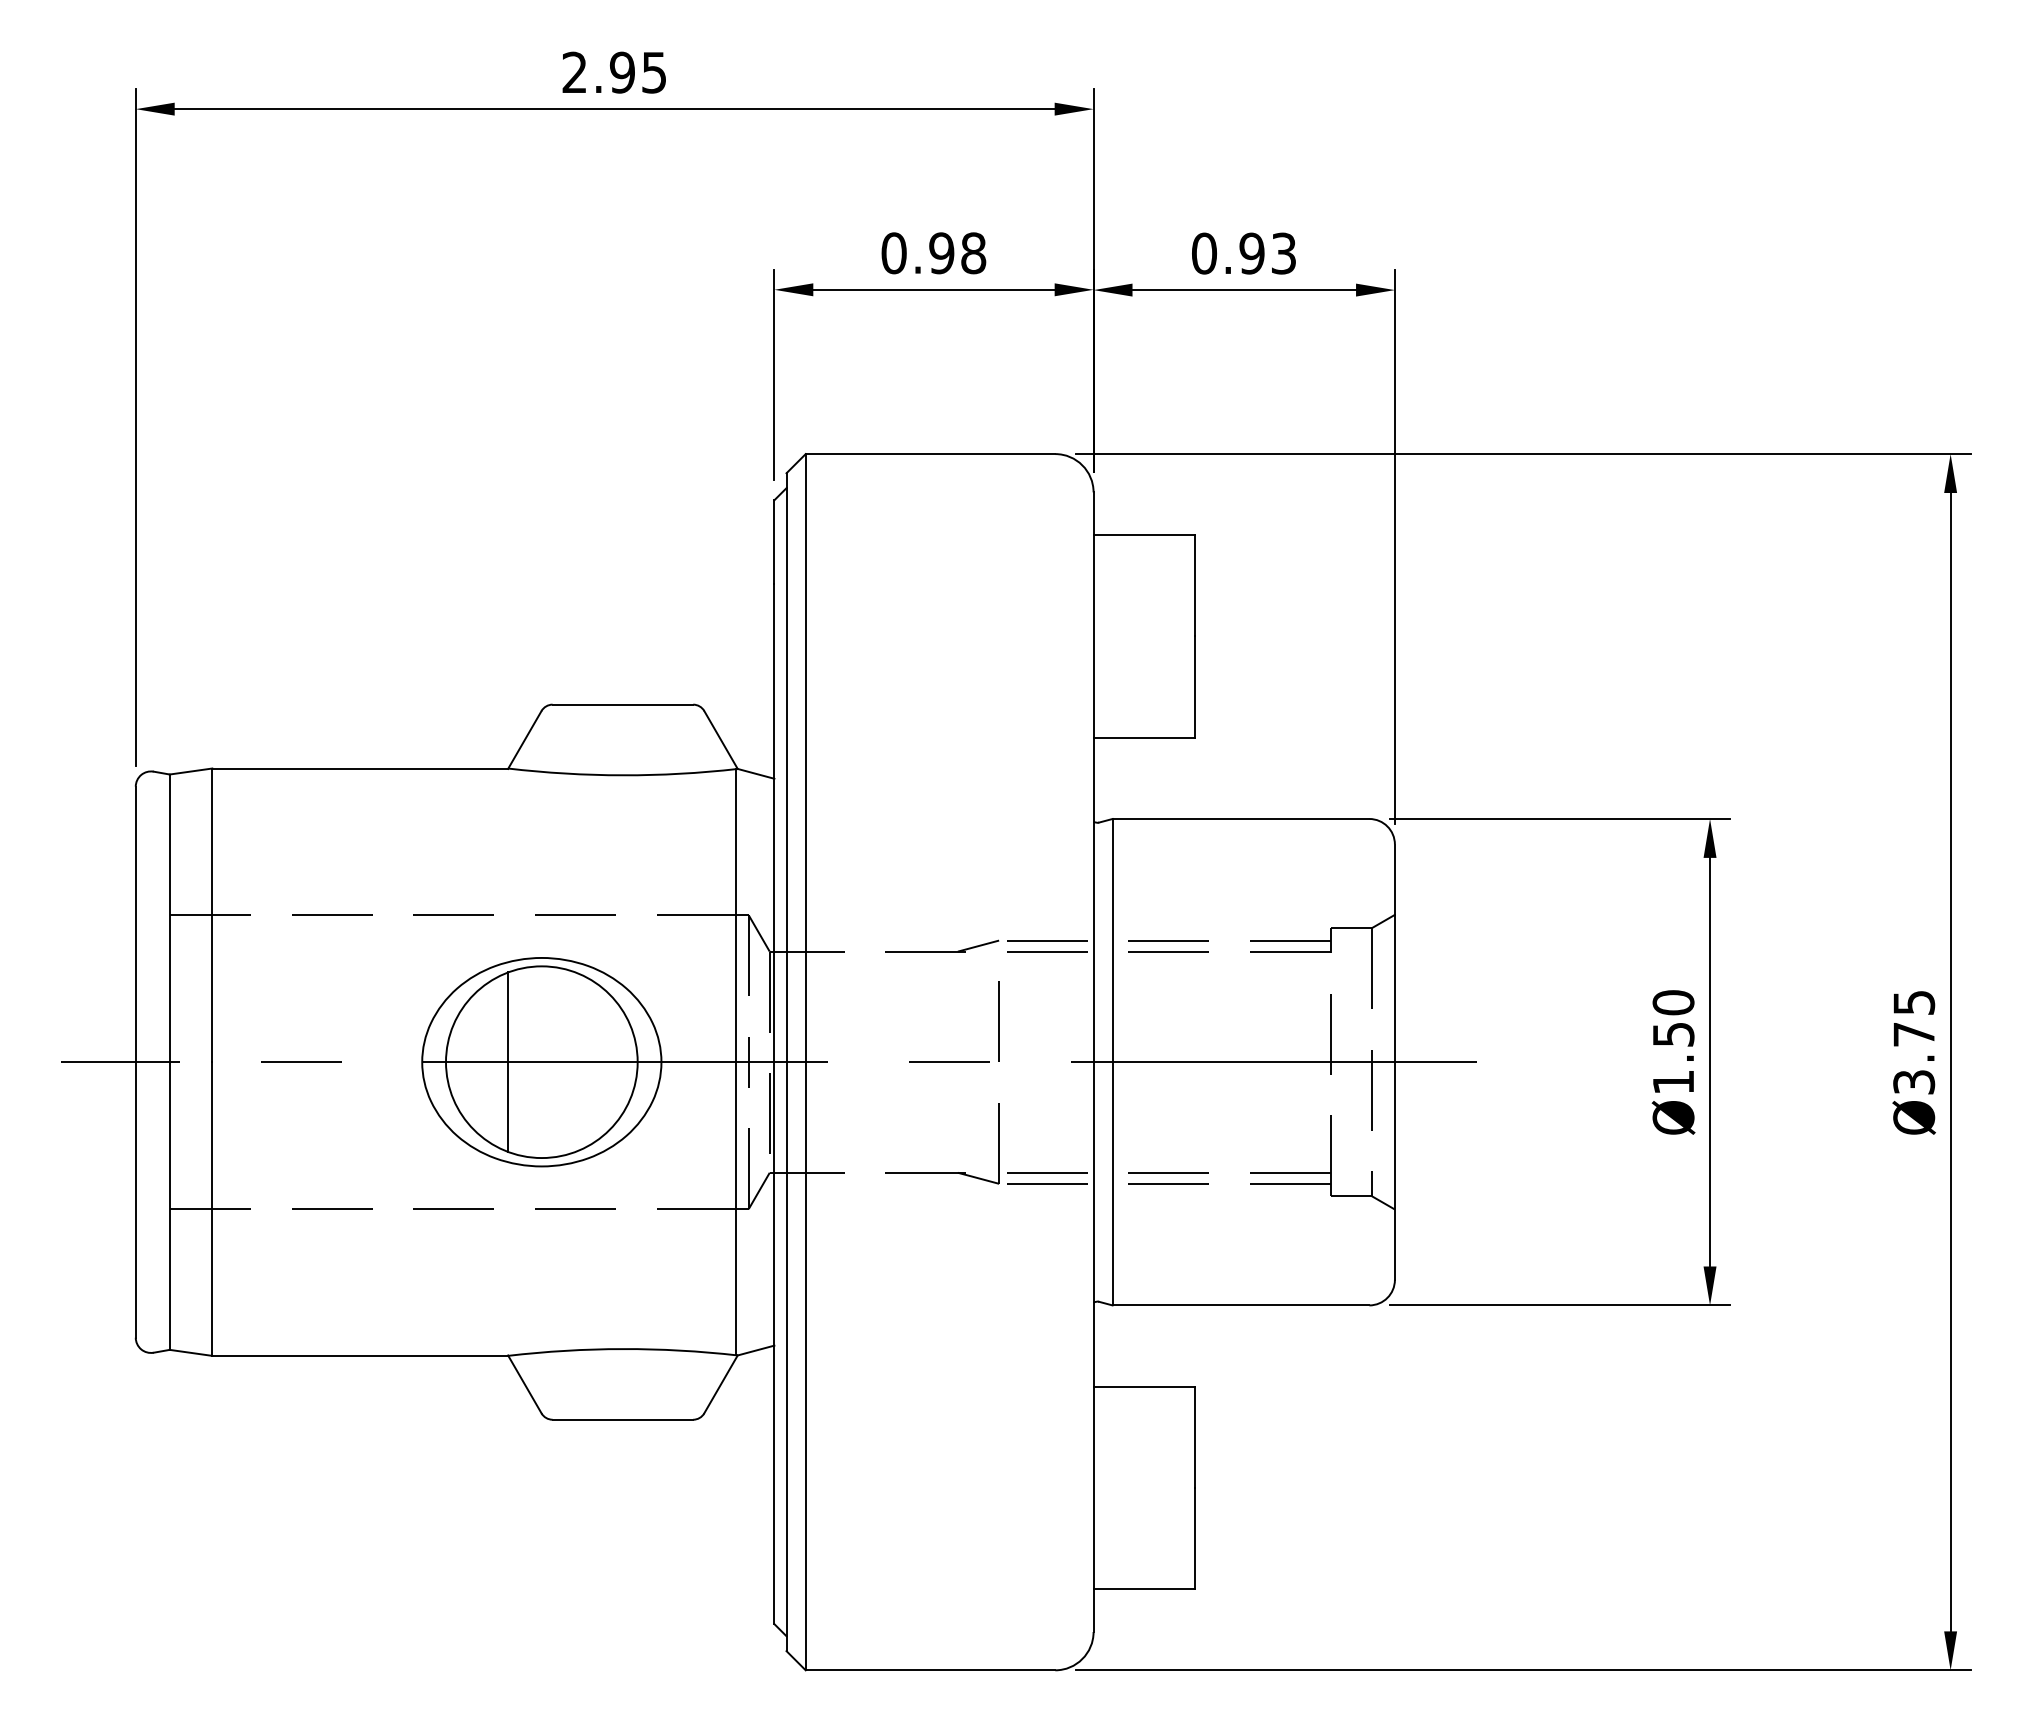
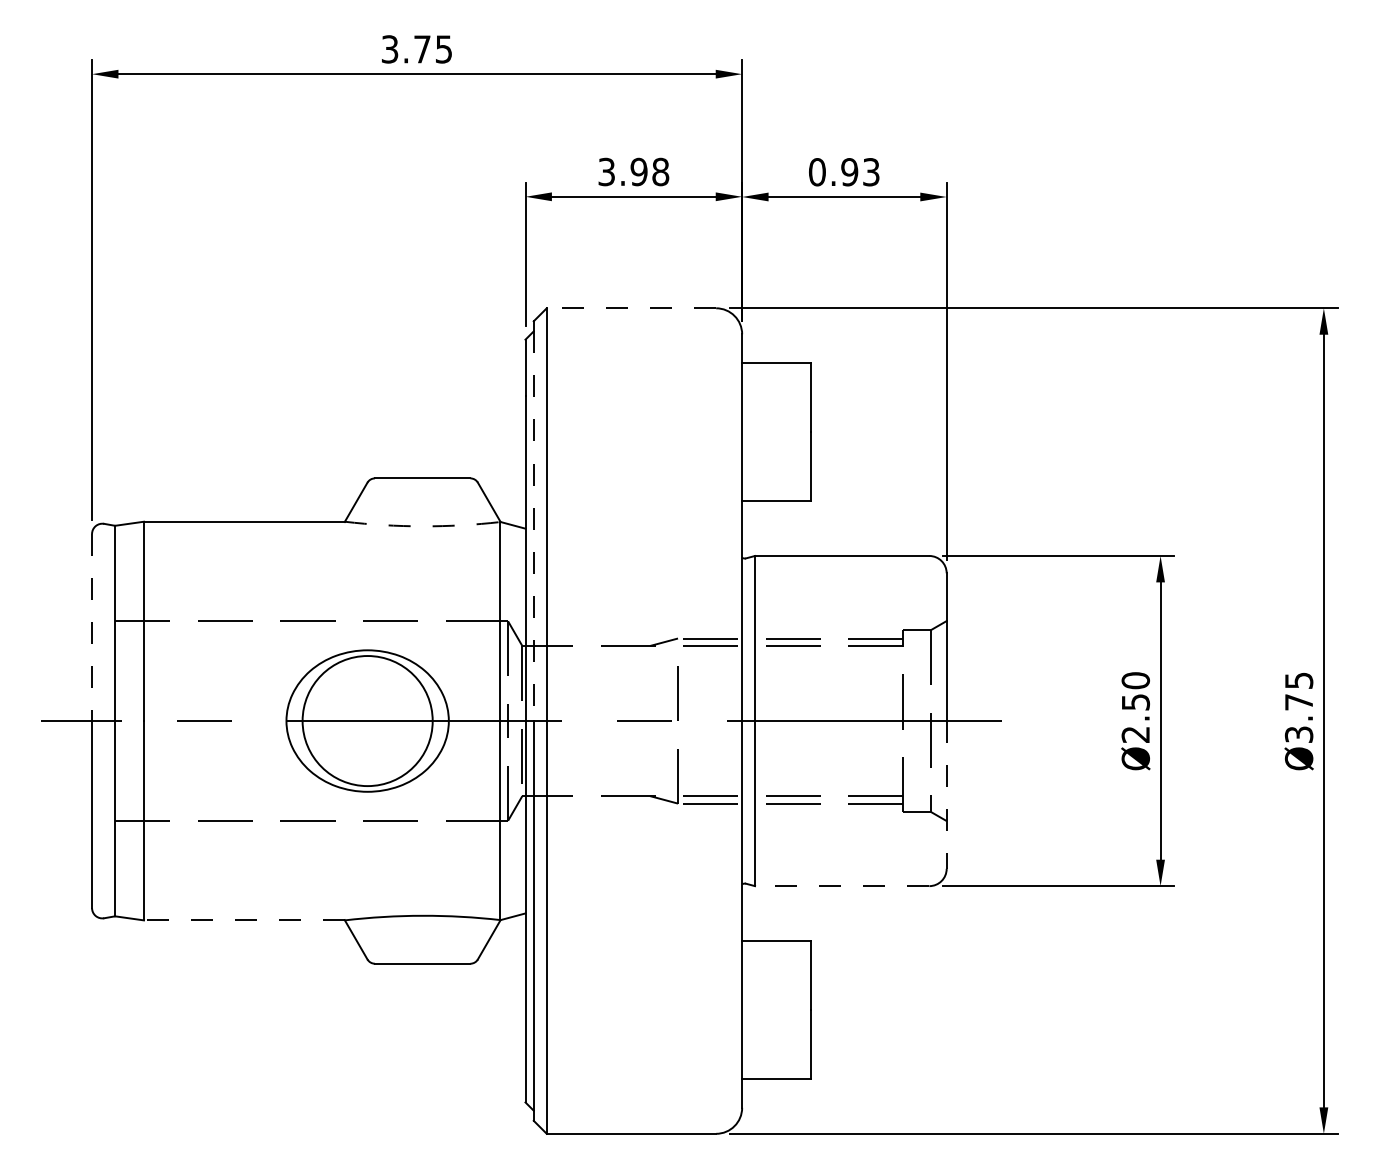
text: (597, 72) -> (405, 49), 2.95 -> 3.75
text: (893, 252) -> (606, 171), 0.98 -> 3.98
line: (930, 454) -> (631, 308), solid -> dashed
arc: (622, 775) -> (422, 526), solid -> dashed
line: (786, 775) -> (533, 526), solid -> dashed
line: (136, 924) -> (92, 627), solid -> dashed
line: (507, 1061) -> (344, 720), removed
text: (1673, 1081) -> (1135, 734), Ø1.50 -> Ø2.50
line: (1394, 1170) -> (946, 794), solid -> dashed
line: (1239, 1305) -> (841, 886), solid -> dashed
line: (358, 1356) -> (243, 920), solid -> dashed

